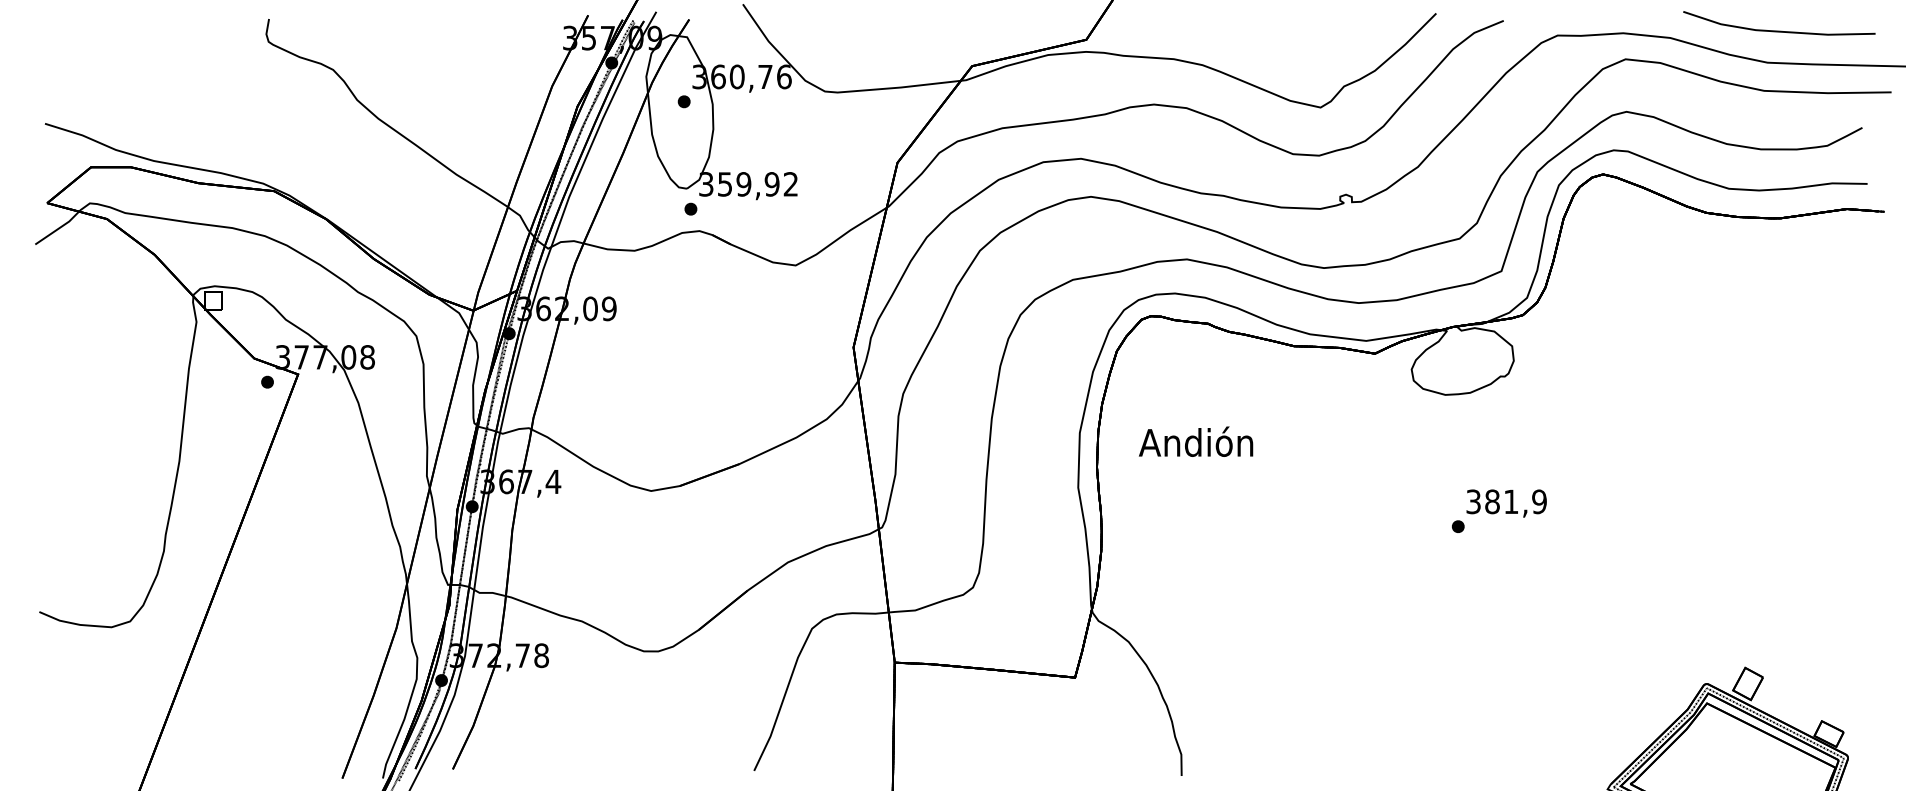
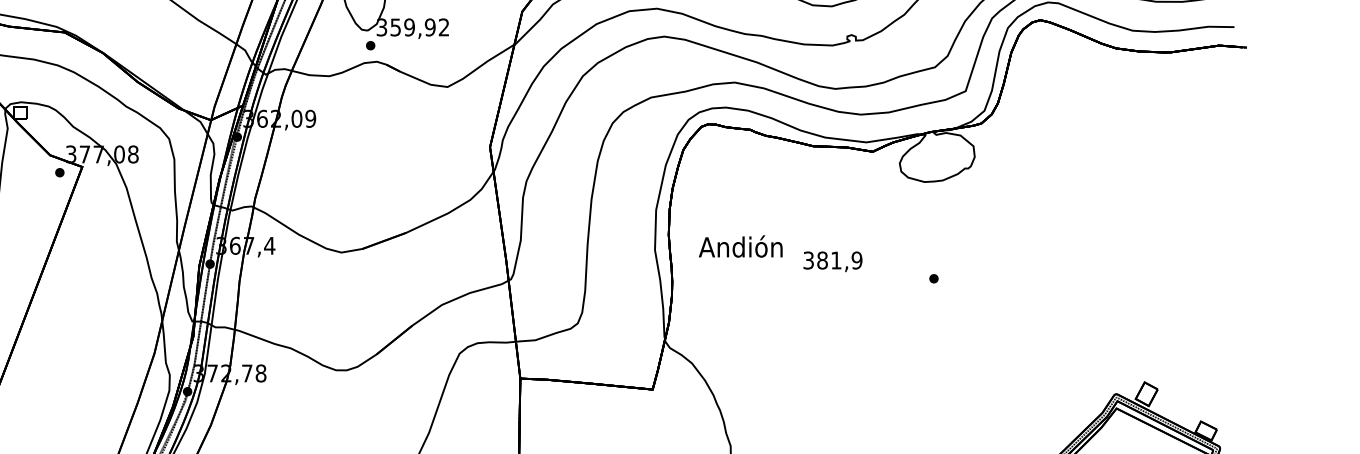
text: (1196, 441) -> (741, 246), moved
text: (1506, 503) -> (832, 261), moved

